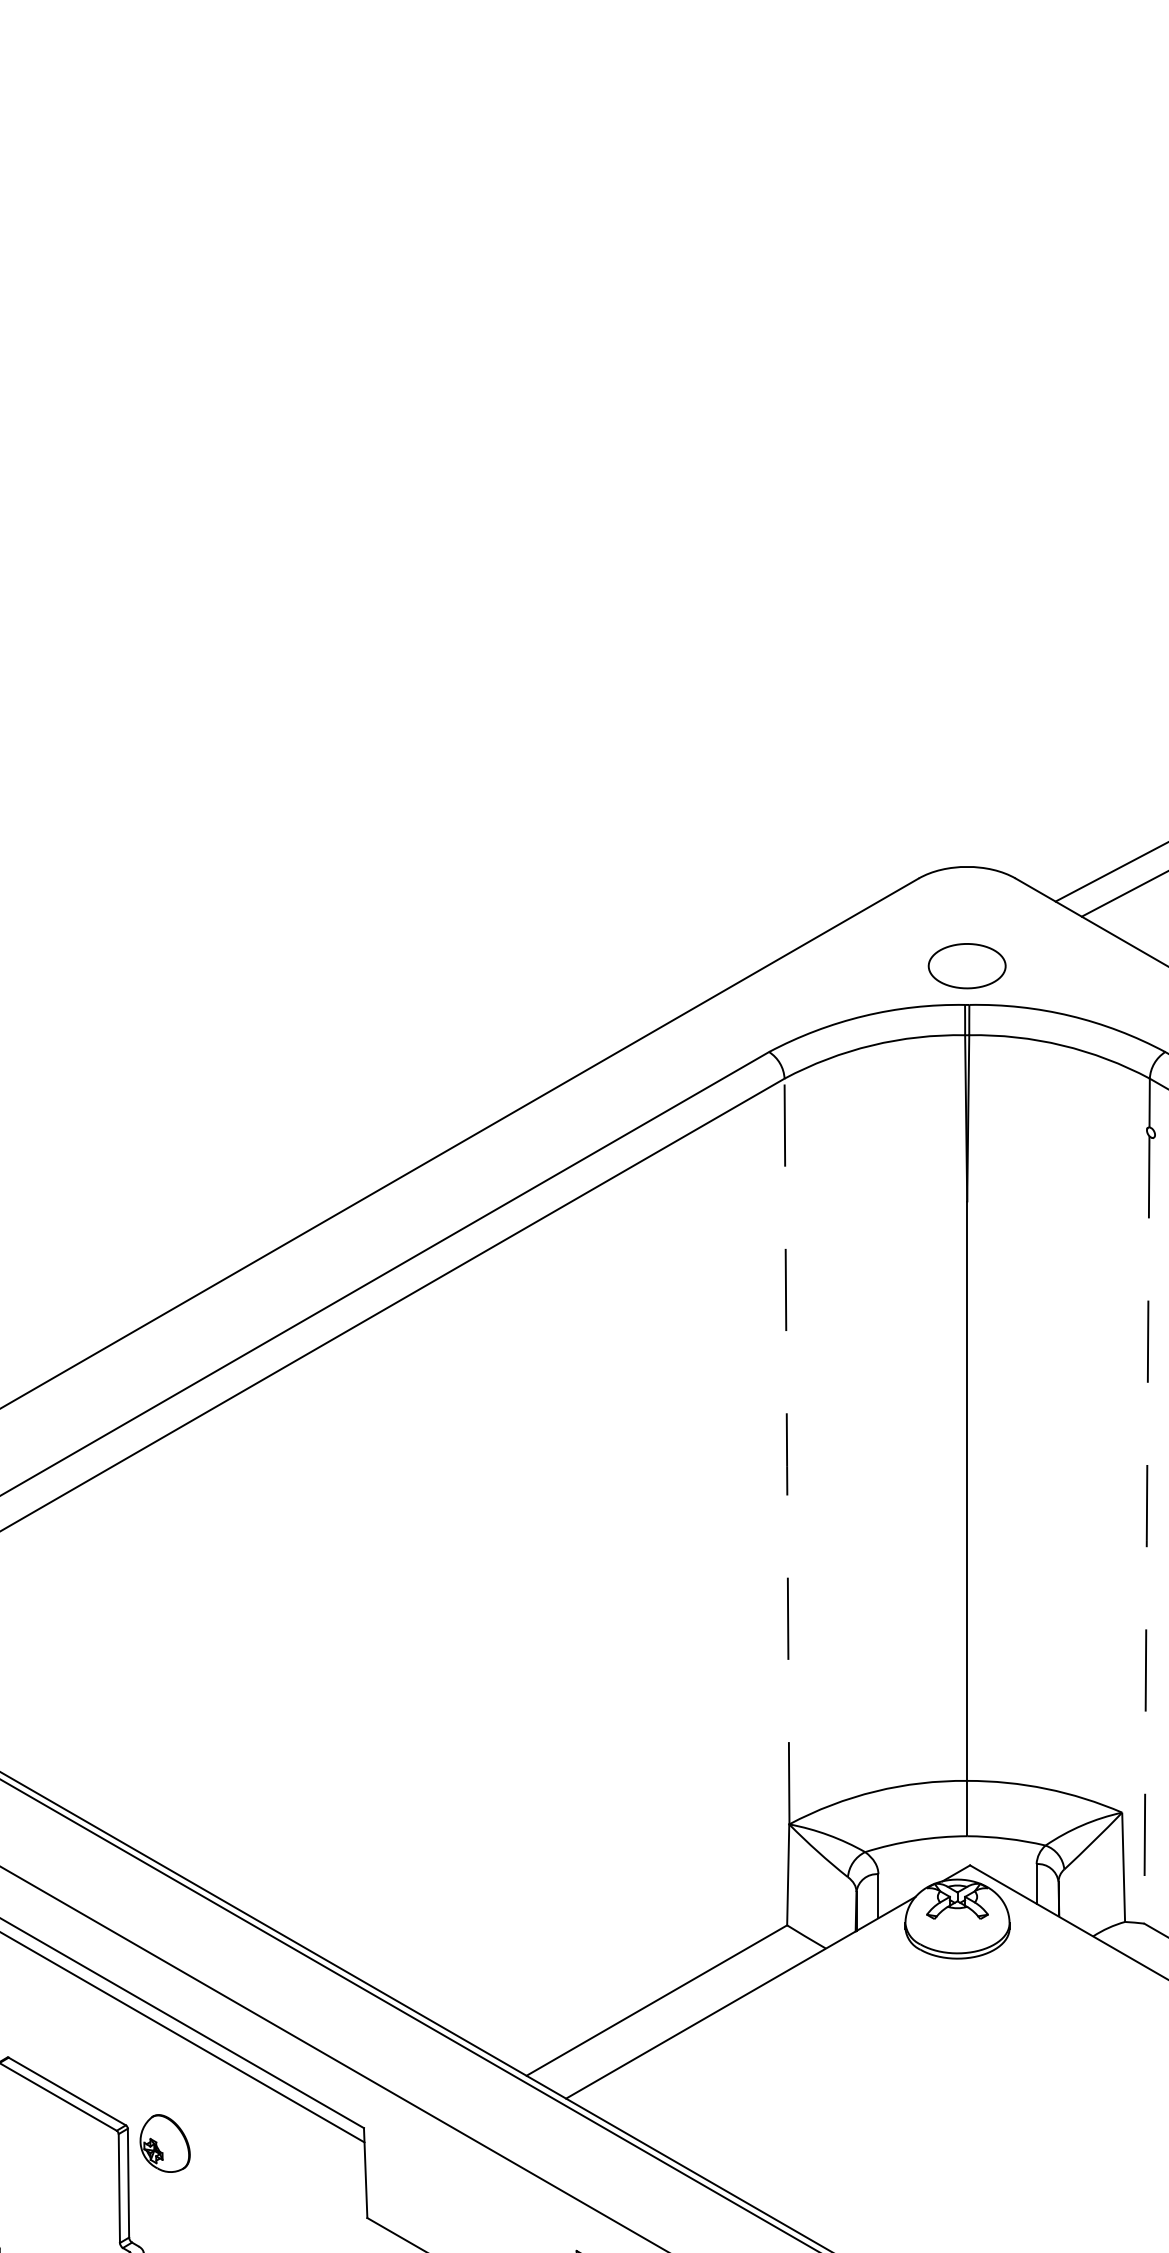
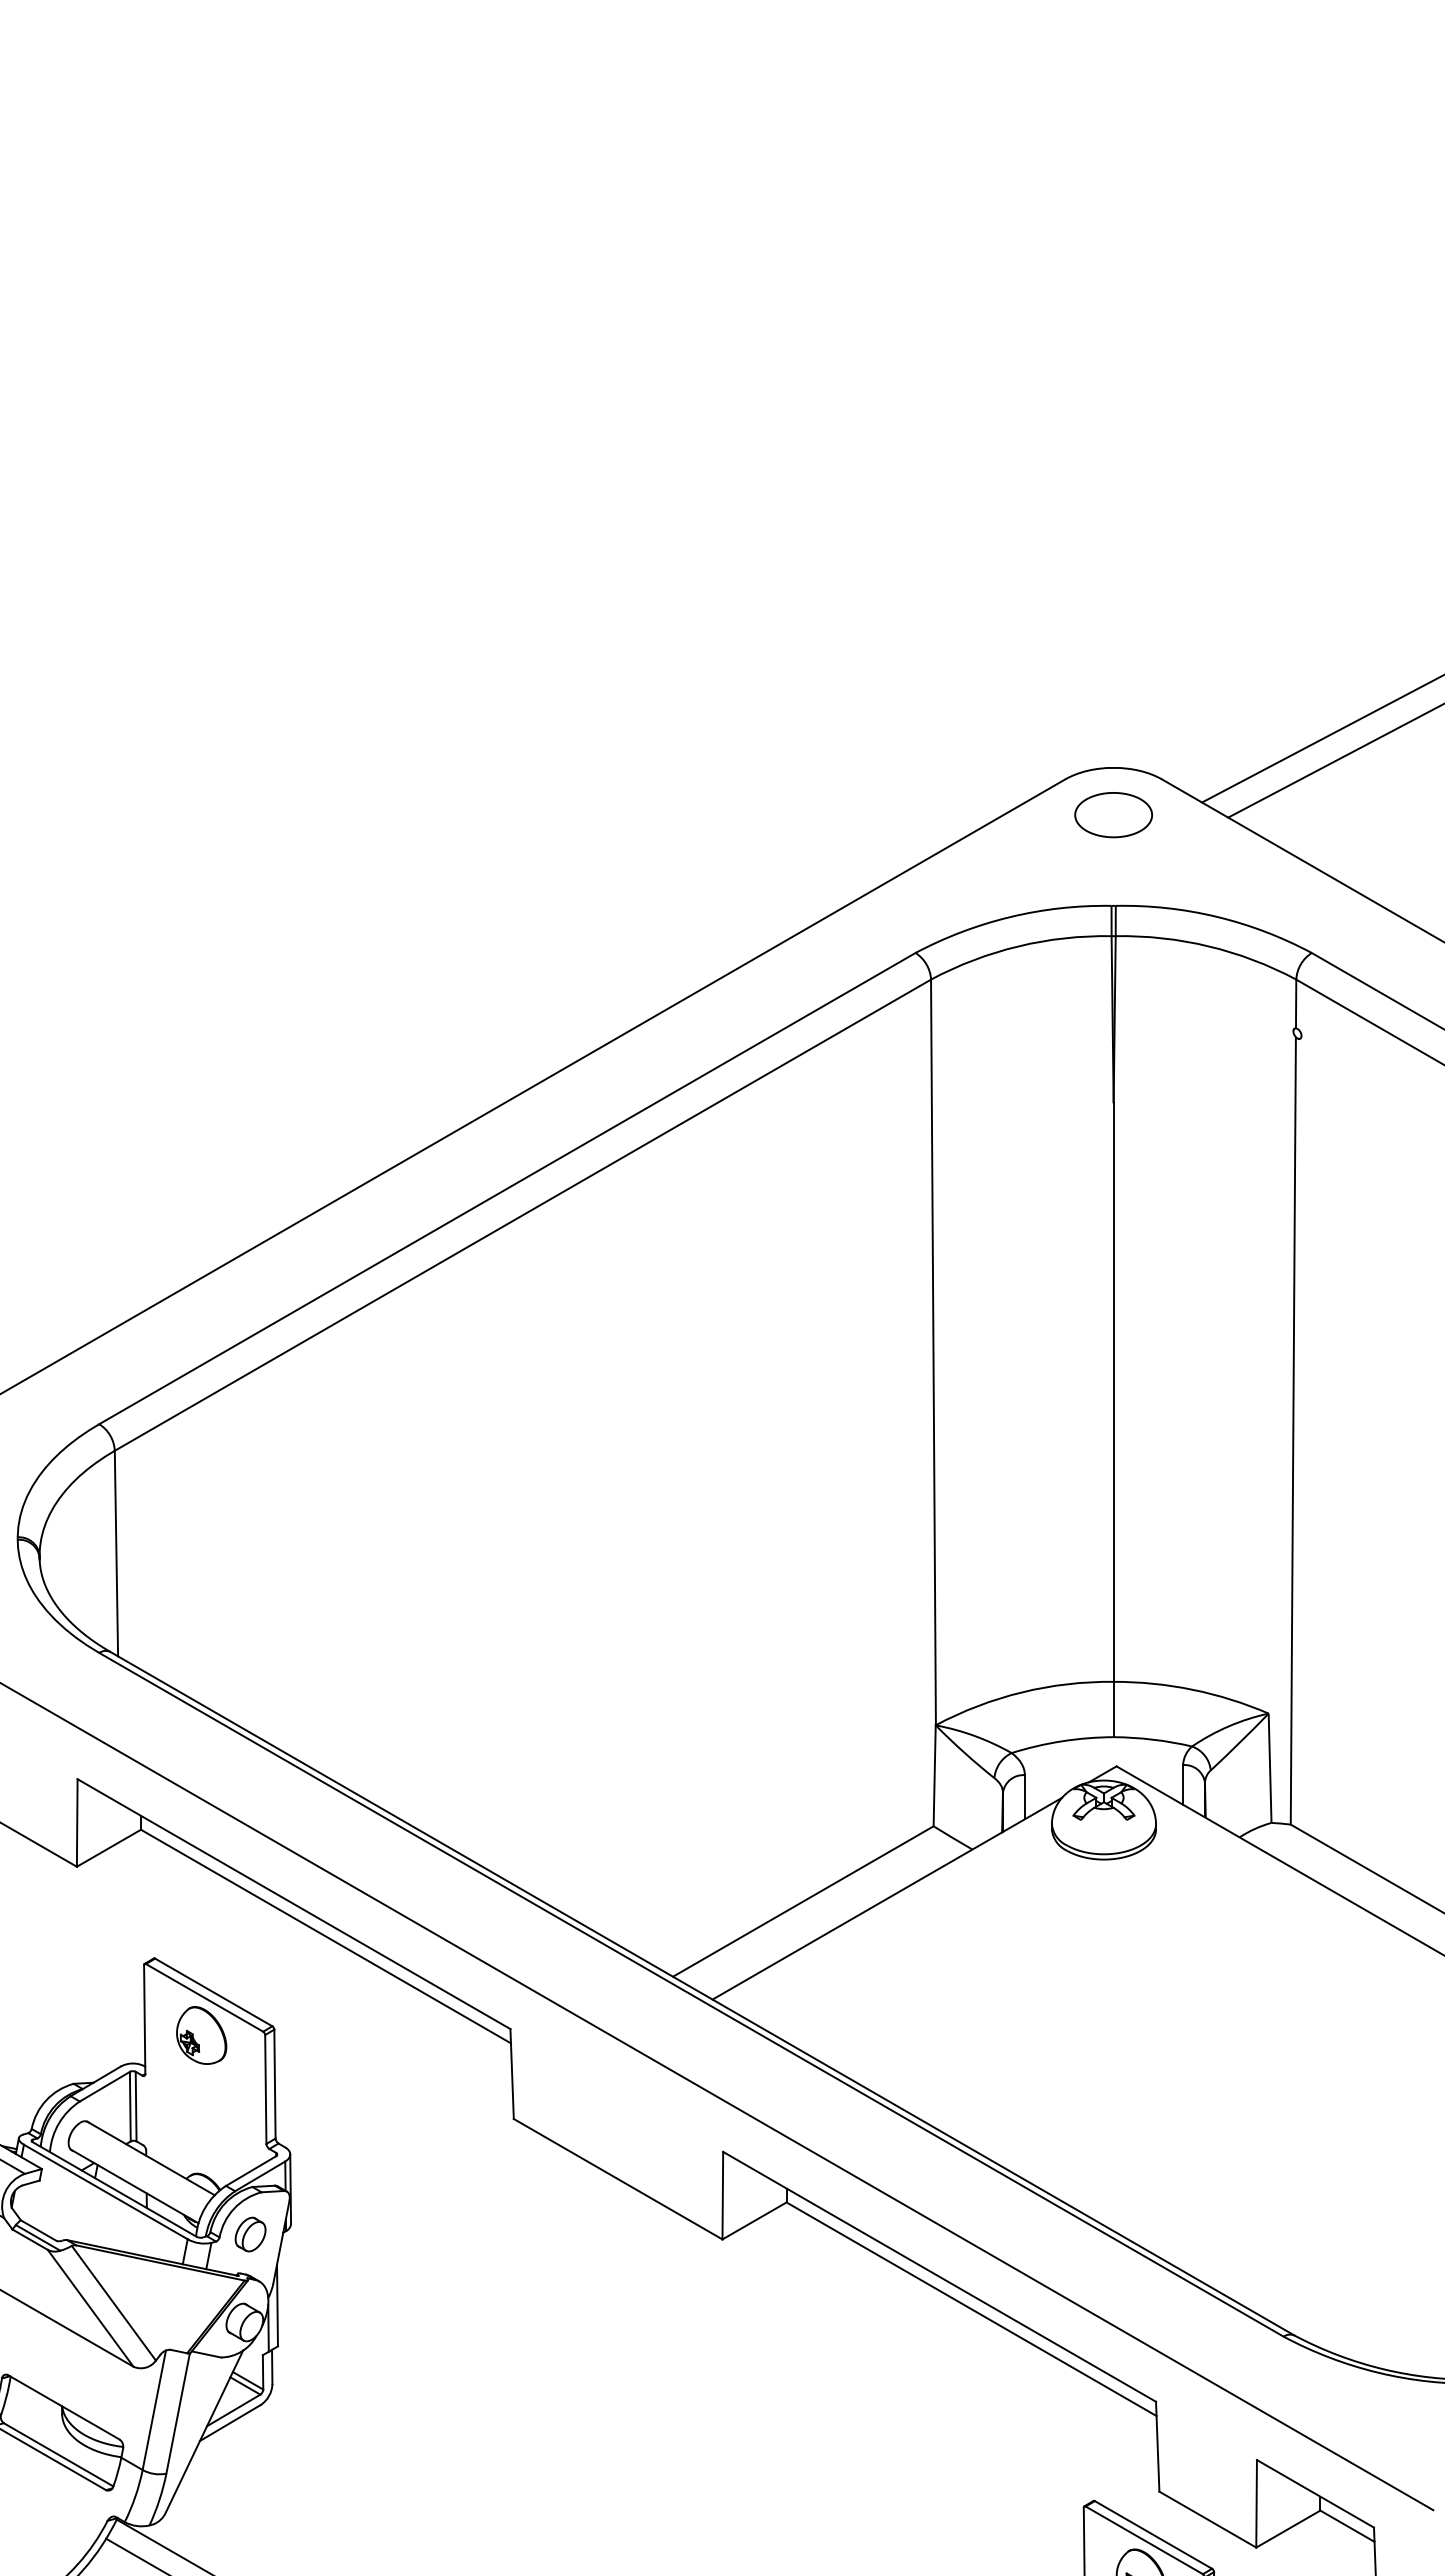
part: (967, 966) -> (1113, 815), moved
line: (787, 1452) -> (933, 1353), dashed -> solid
line: (1147, 1531) -> (1293, 1432), dashed -> solid
part: (165, 2143) -> (201, 2035), moved

